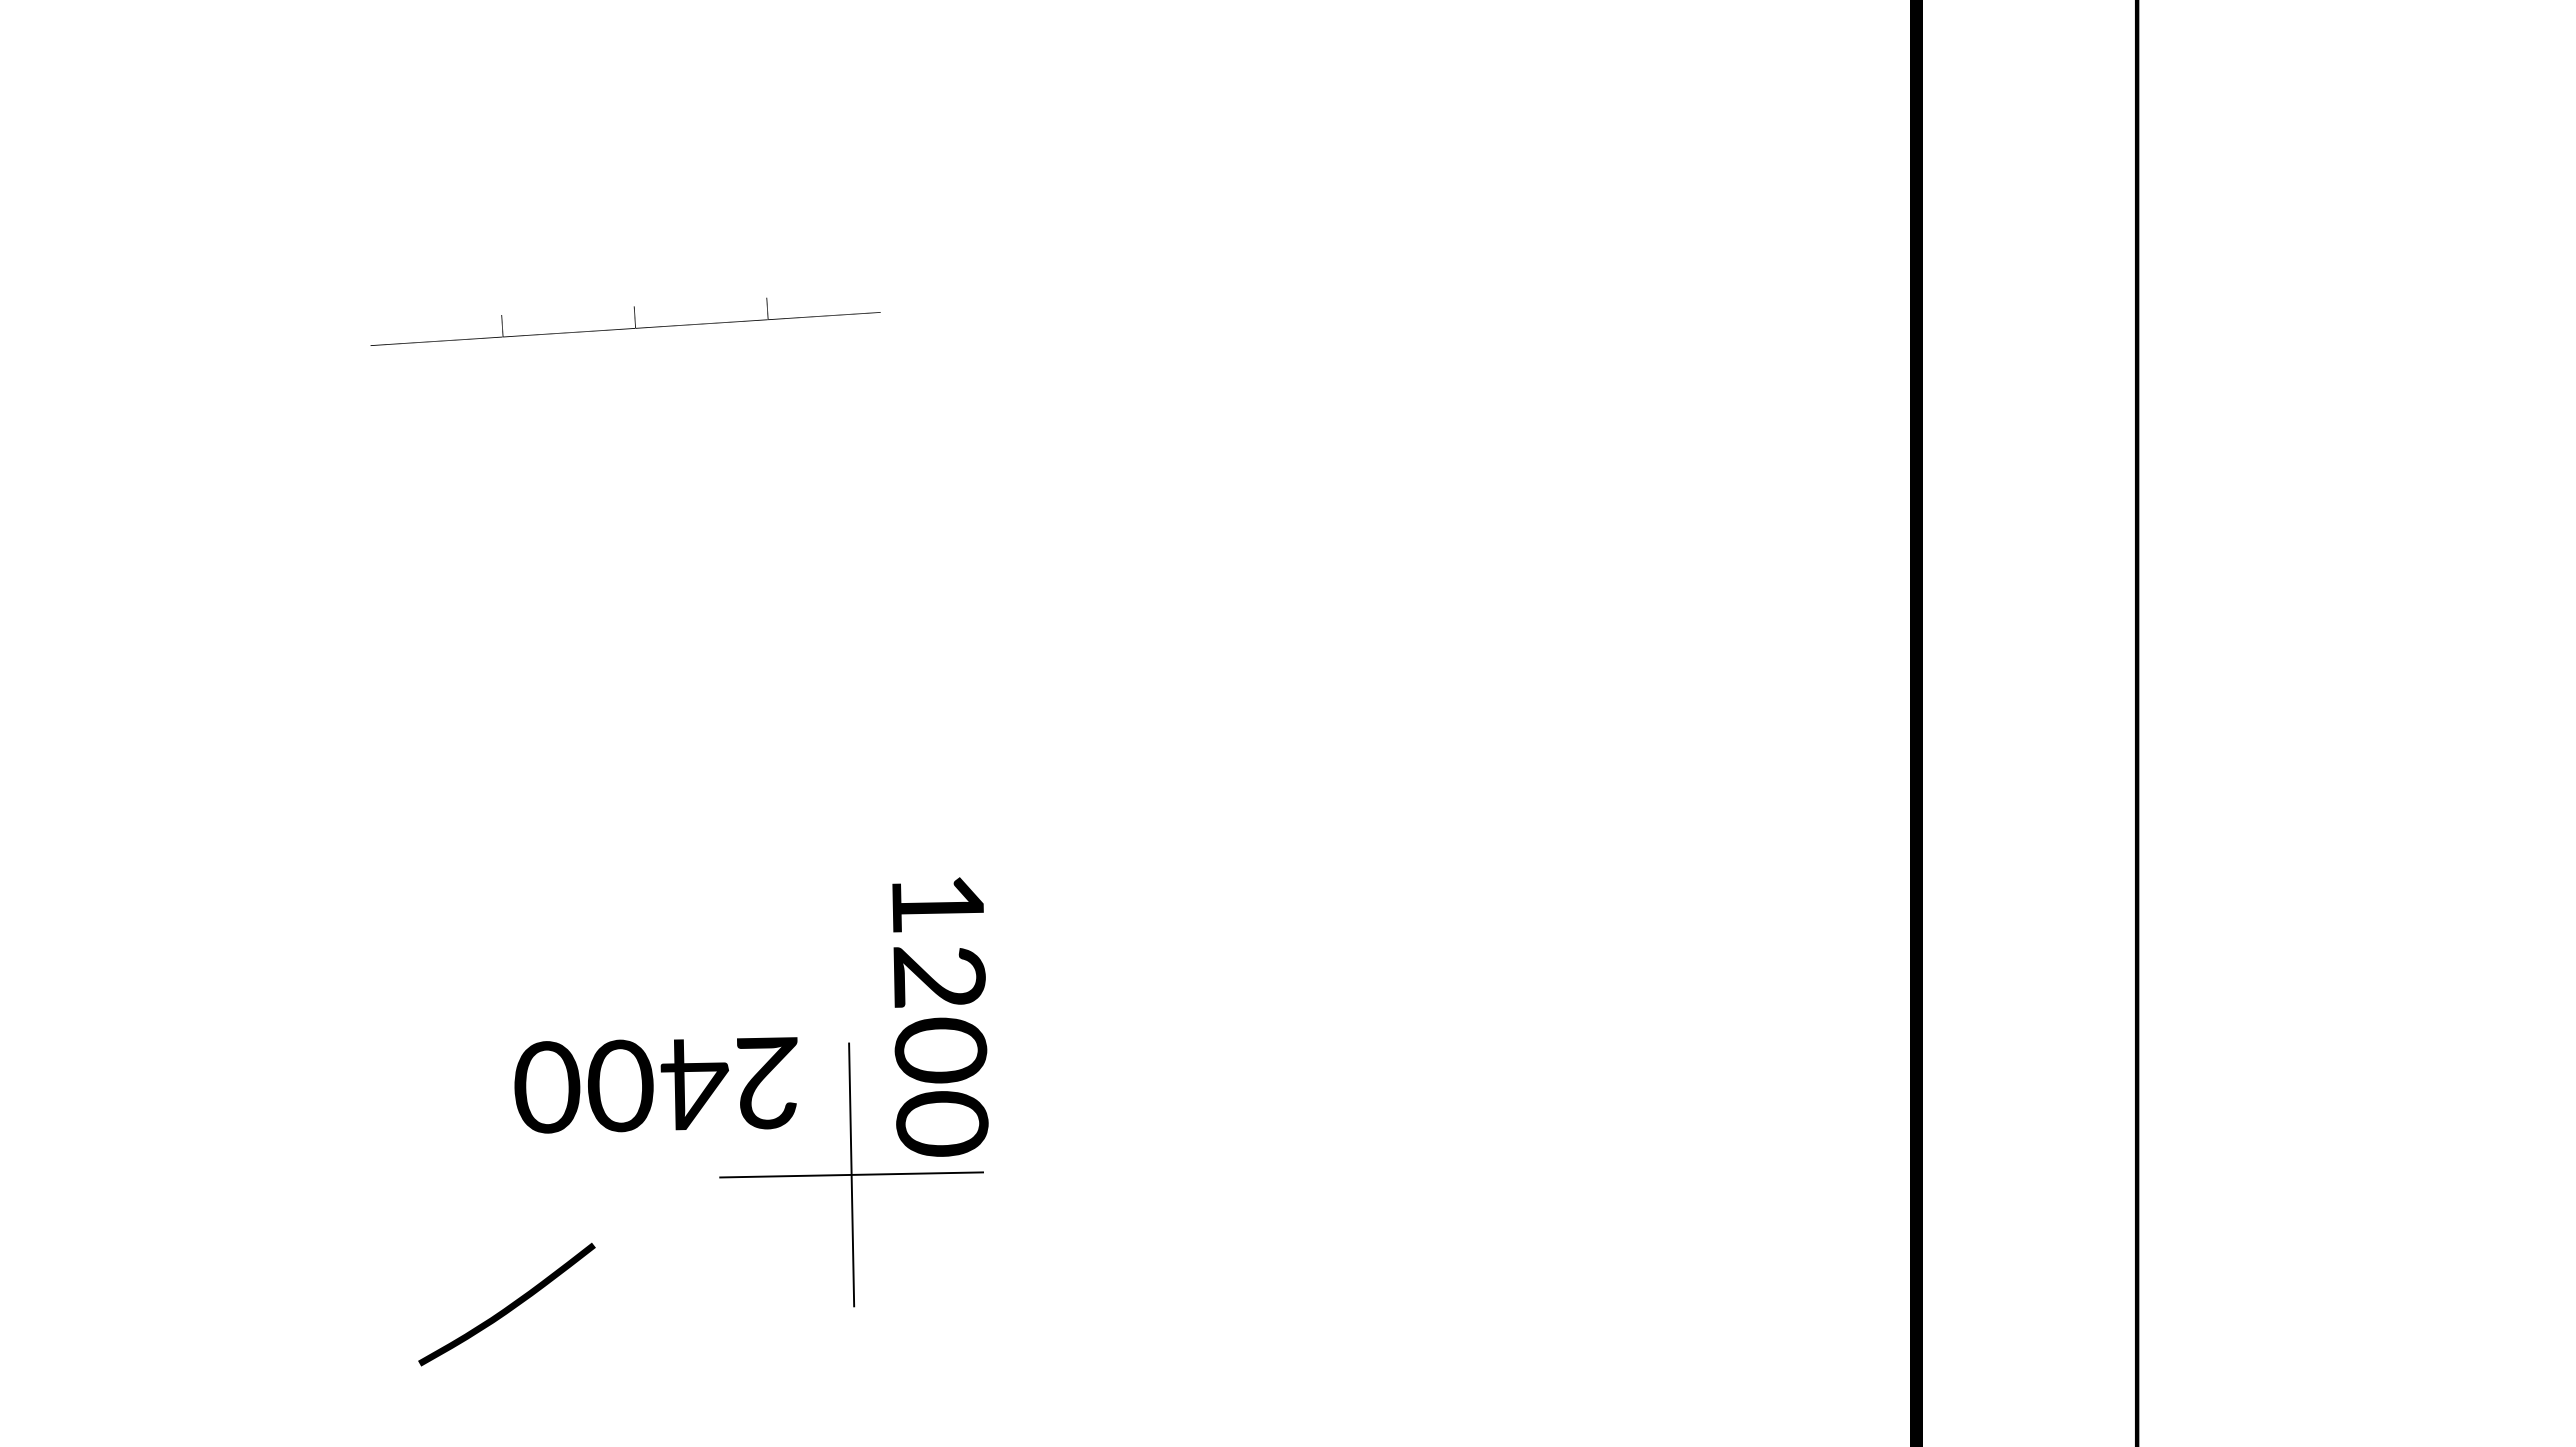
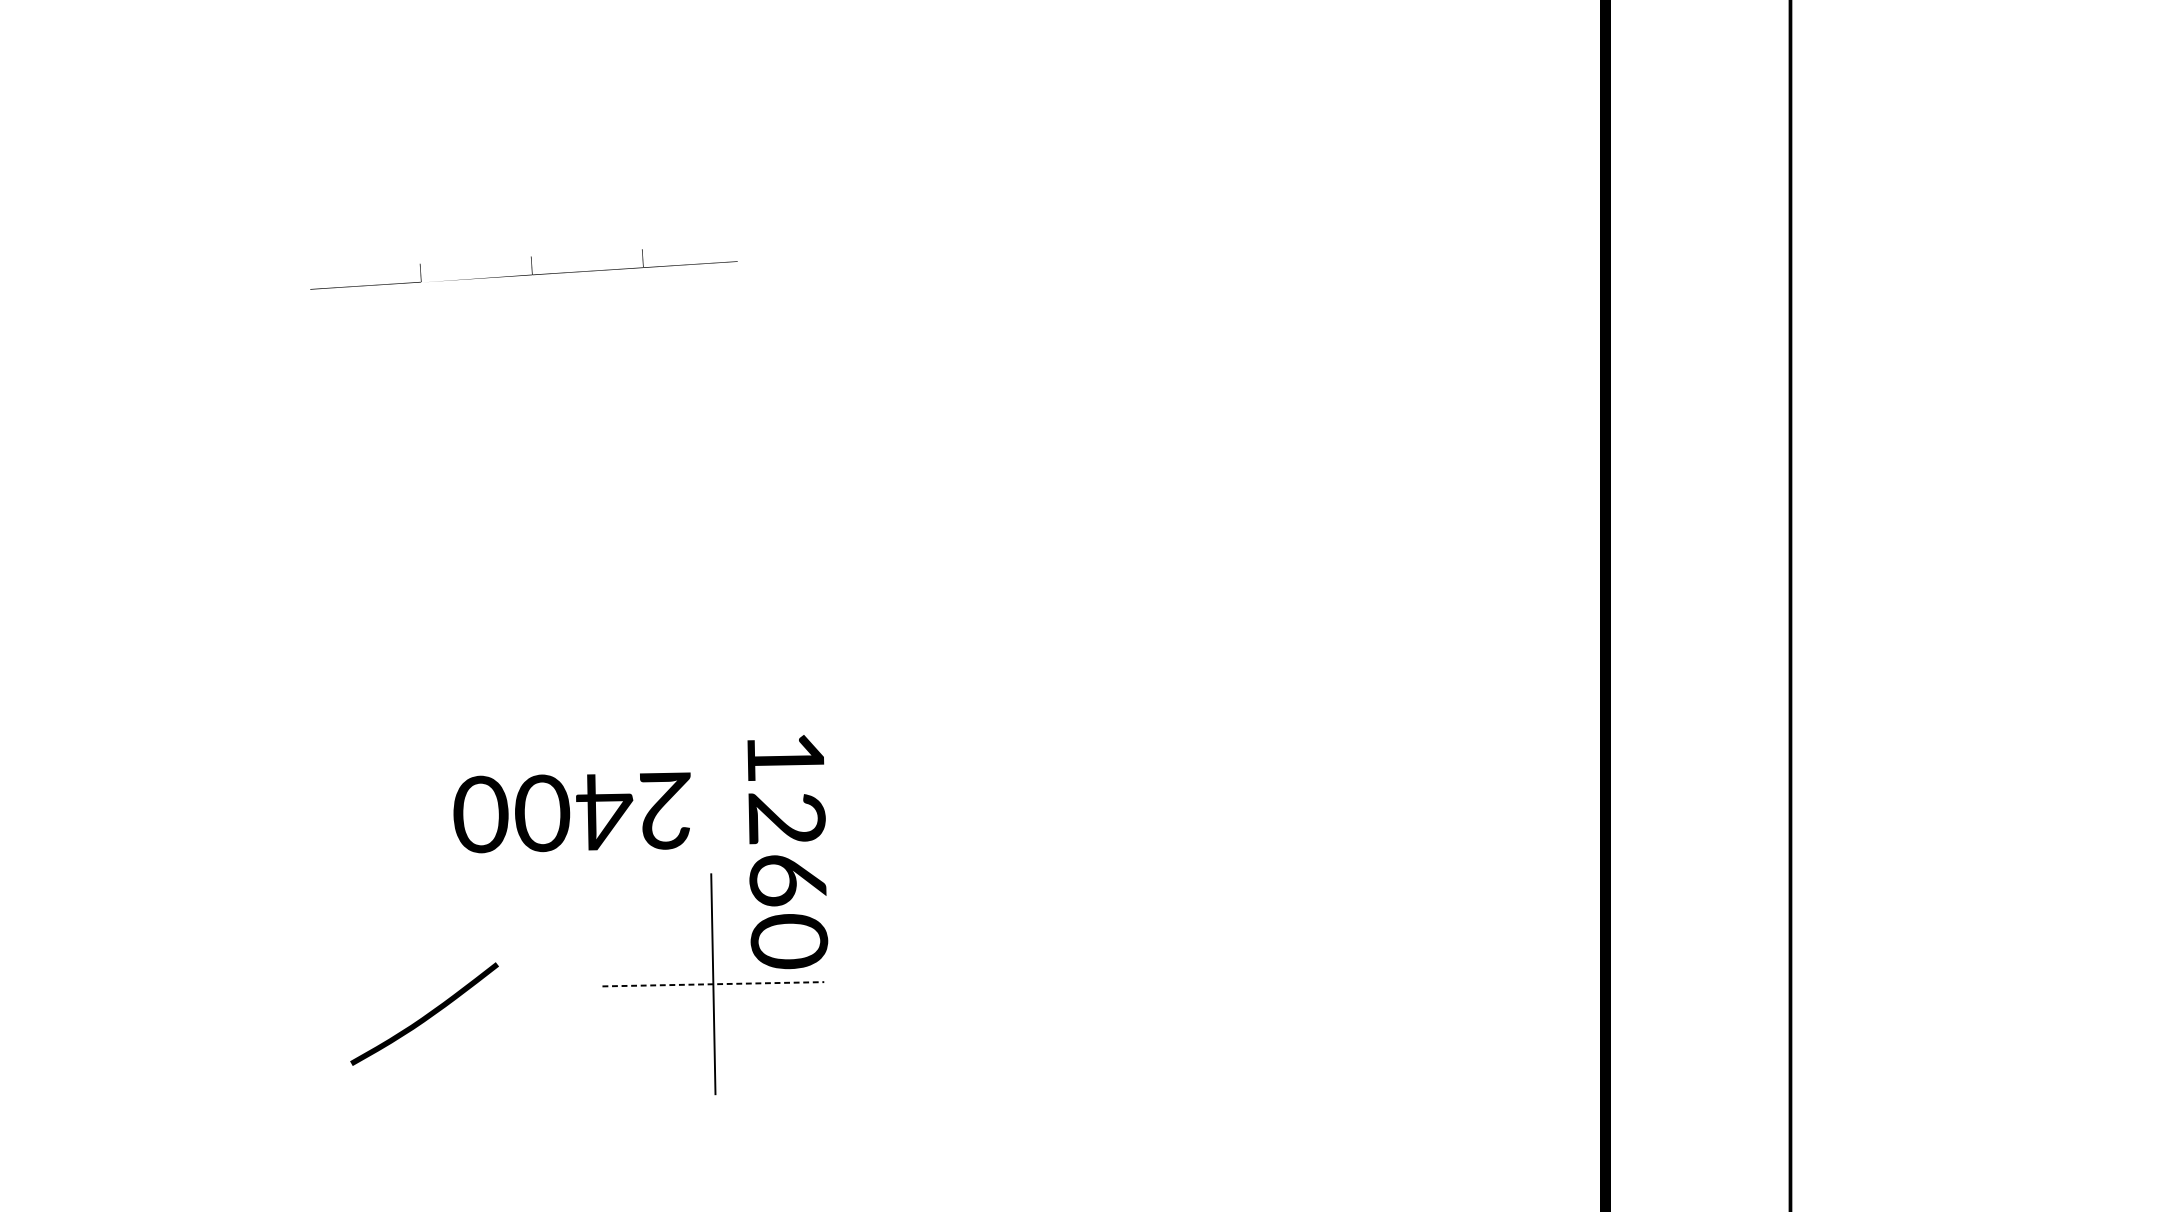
fill: (569, 332) -> (476, 278), removed
text: (940, 1050) -> (787, 879), 1200 -> 1260
text: (655, 1085) -> (571, 812), moved
line: (852, 1174) -> (714, 983), solid -> dashed
curve: (507, 1305) -> (425, 1014), moved

